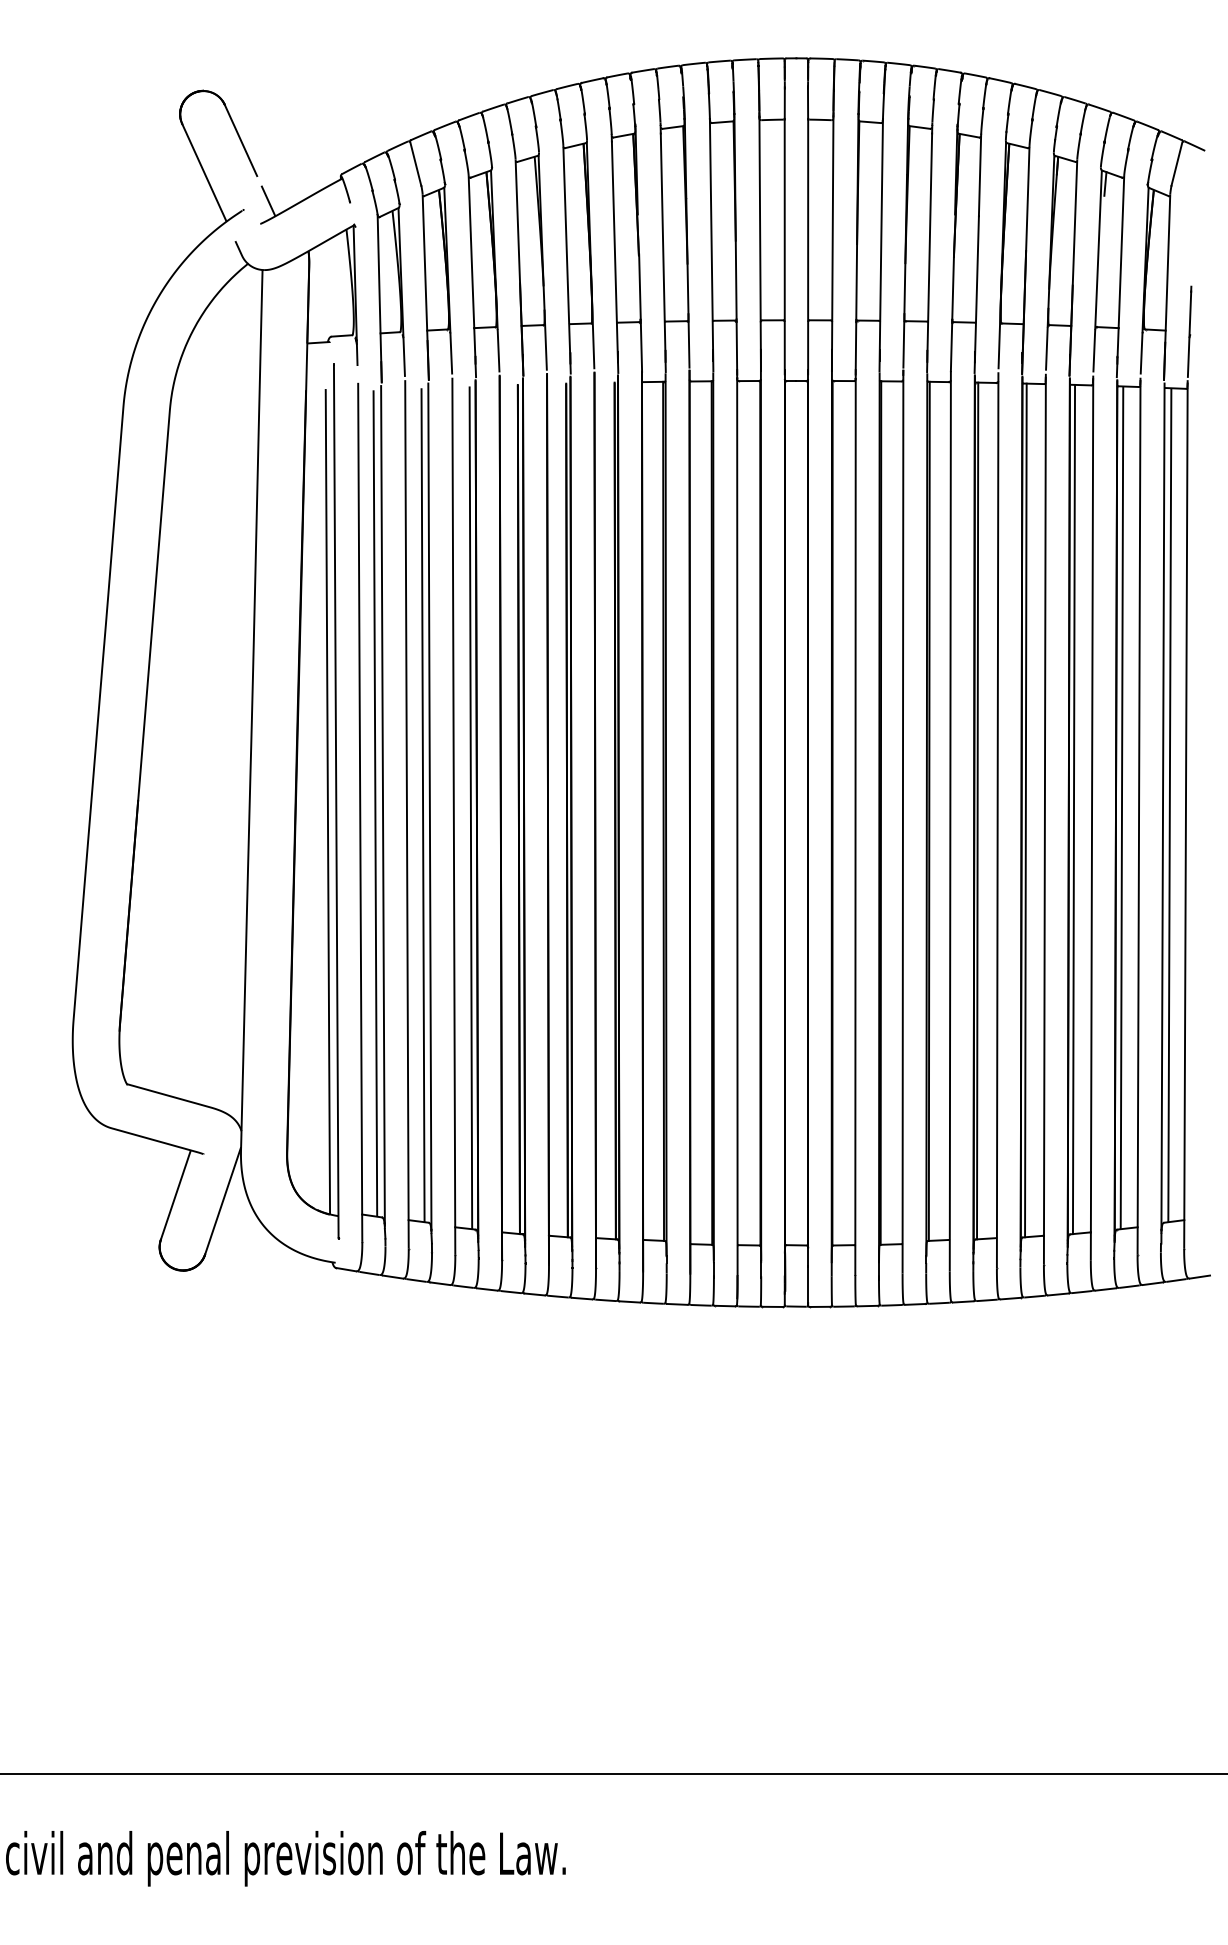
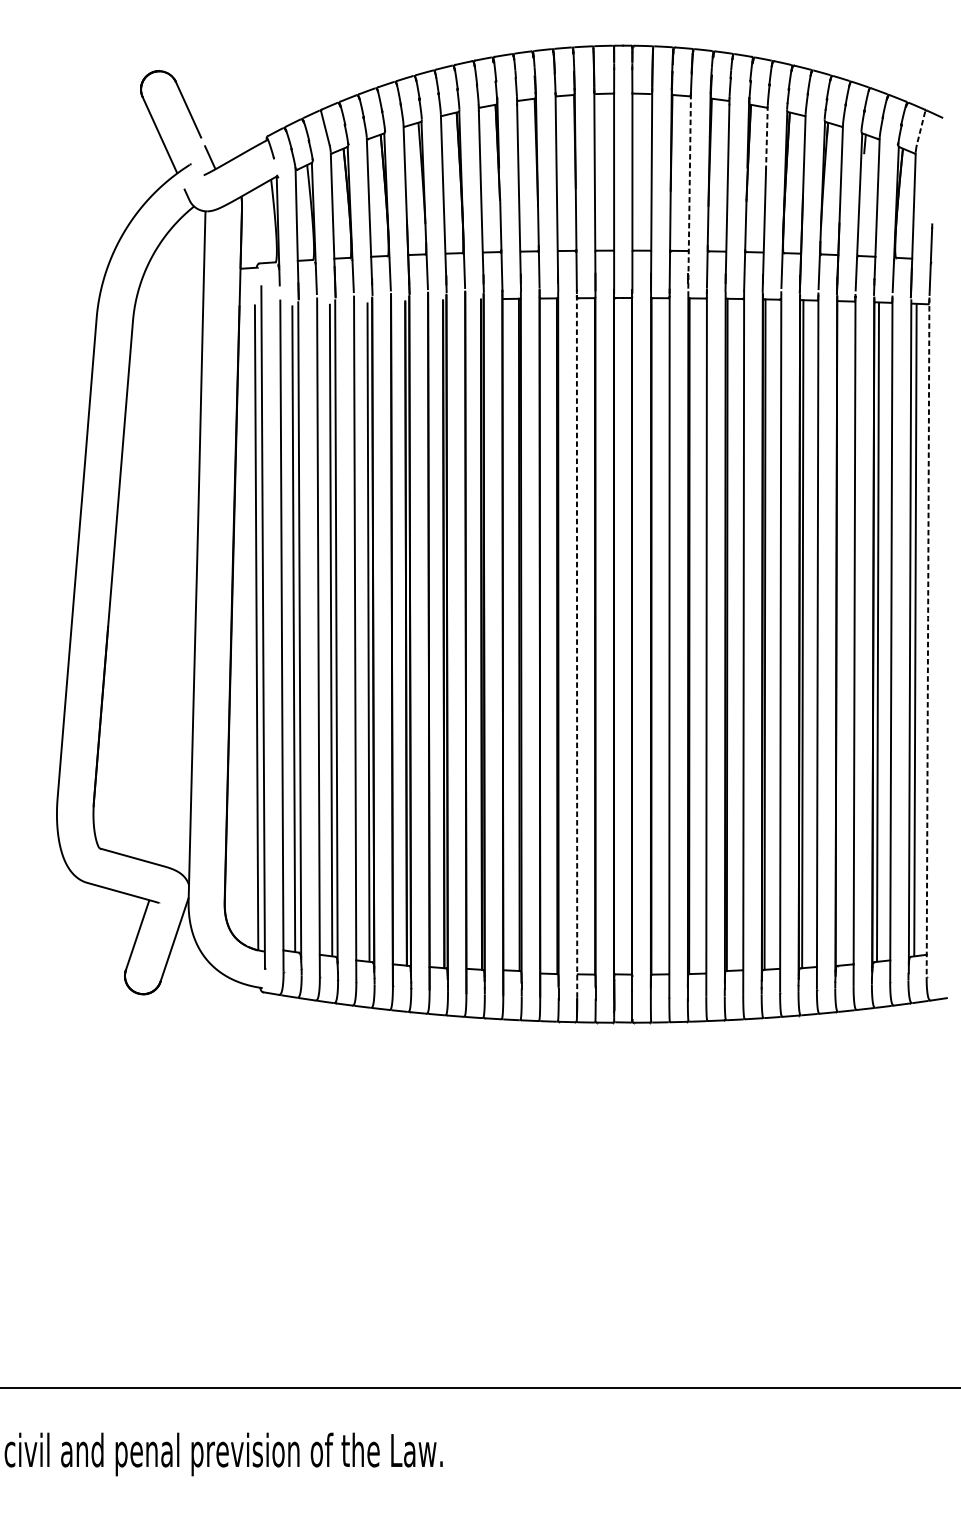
line: (1176, 164) -> (920, 128), solid -> dashed
line: (980, 175) -> (767, 137), solid -> dashed
line: (881, 245) -> (689, 192), solid -> dashed
line: (1073, 809) -> (840, 633), removed
line: (1185, 814) -> (927, 637), solid -> dashed
line: (737, 822) -> (577, 643), solid -> dashed

